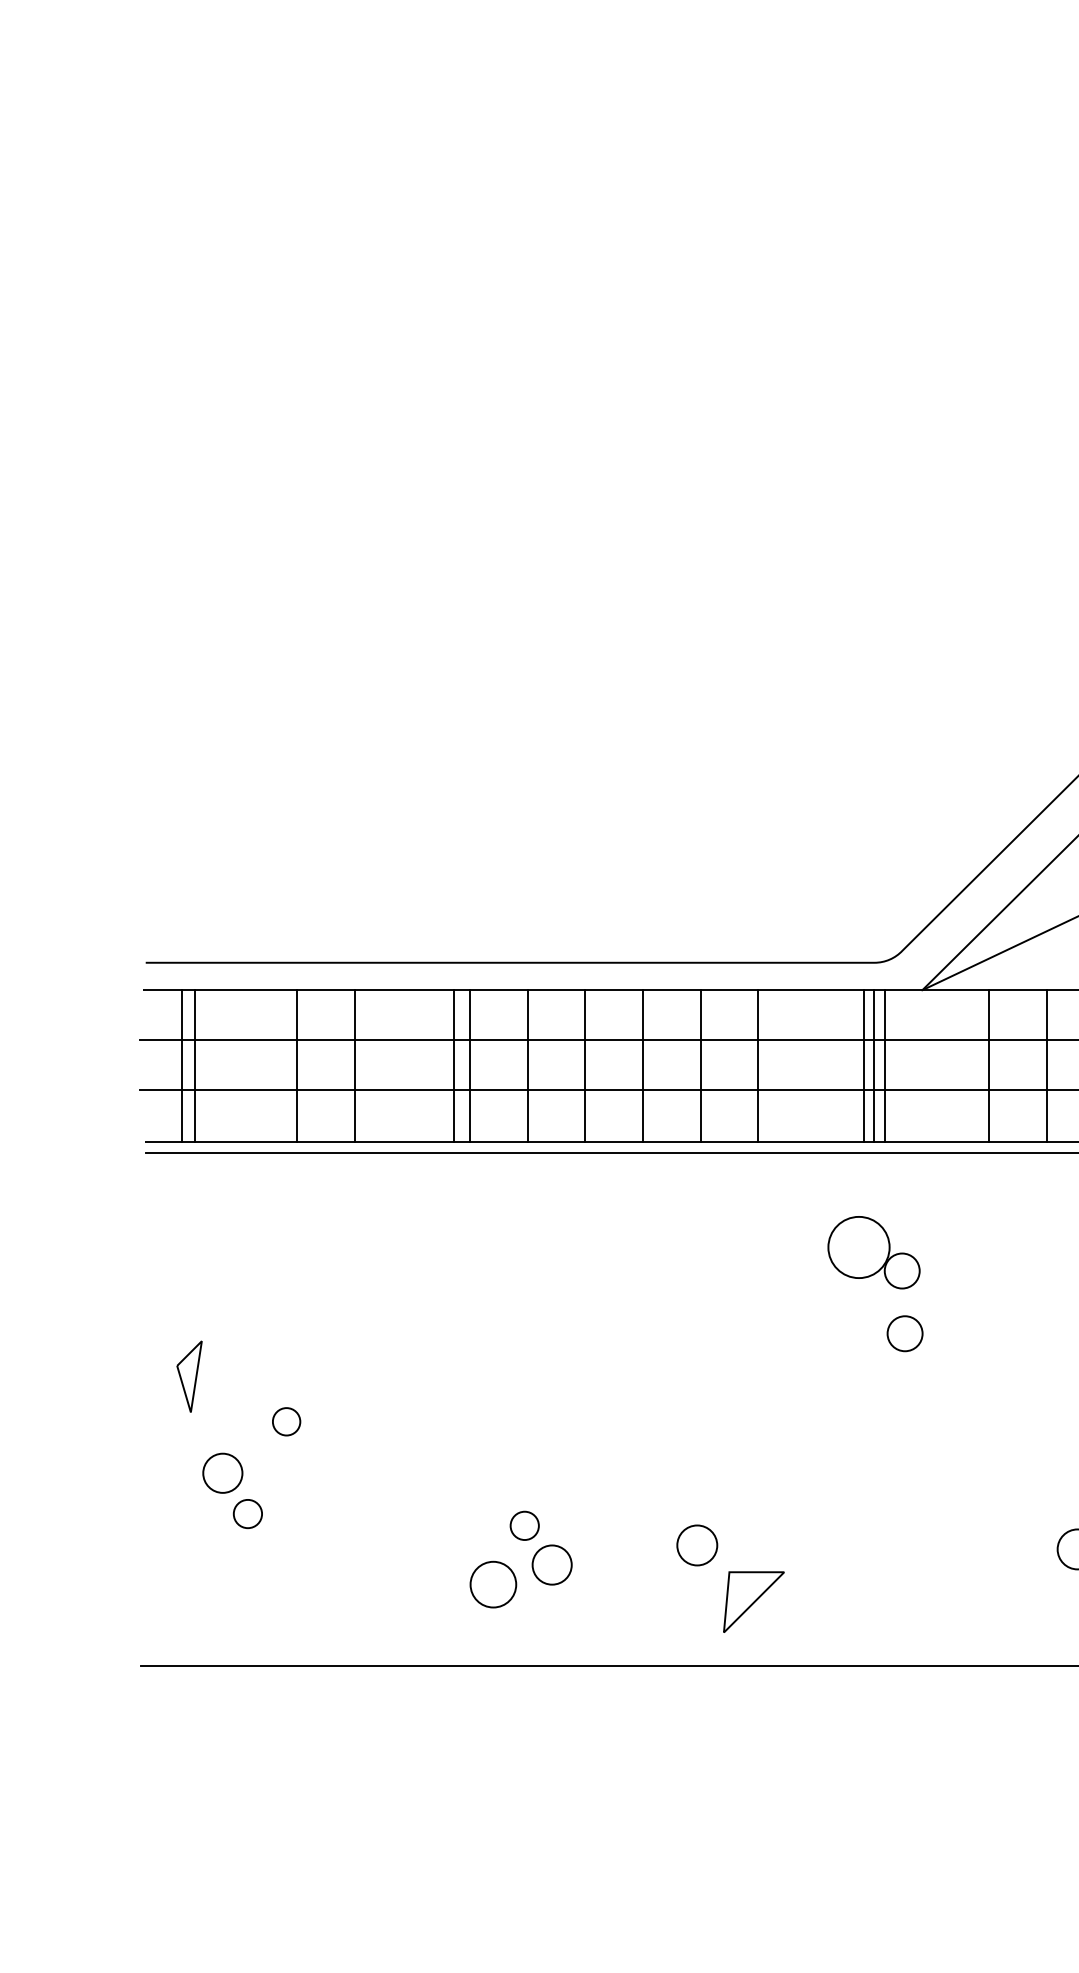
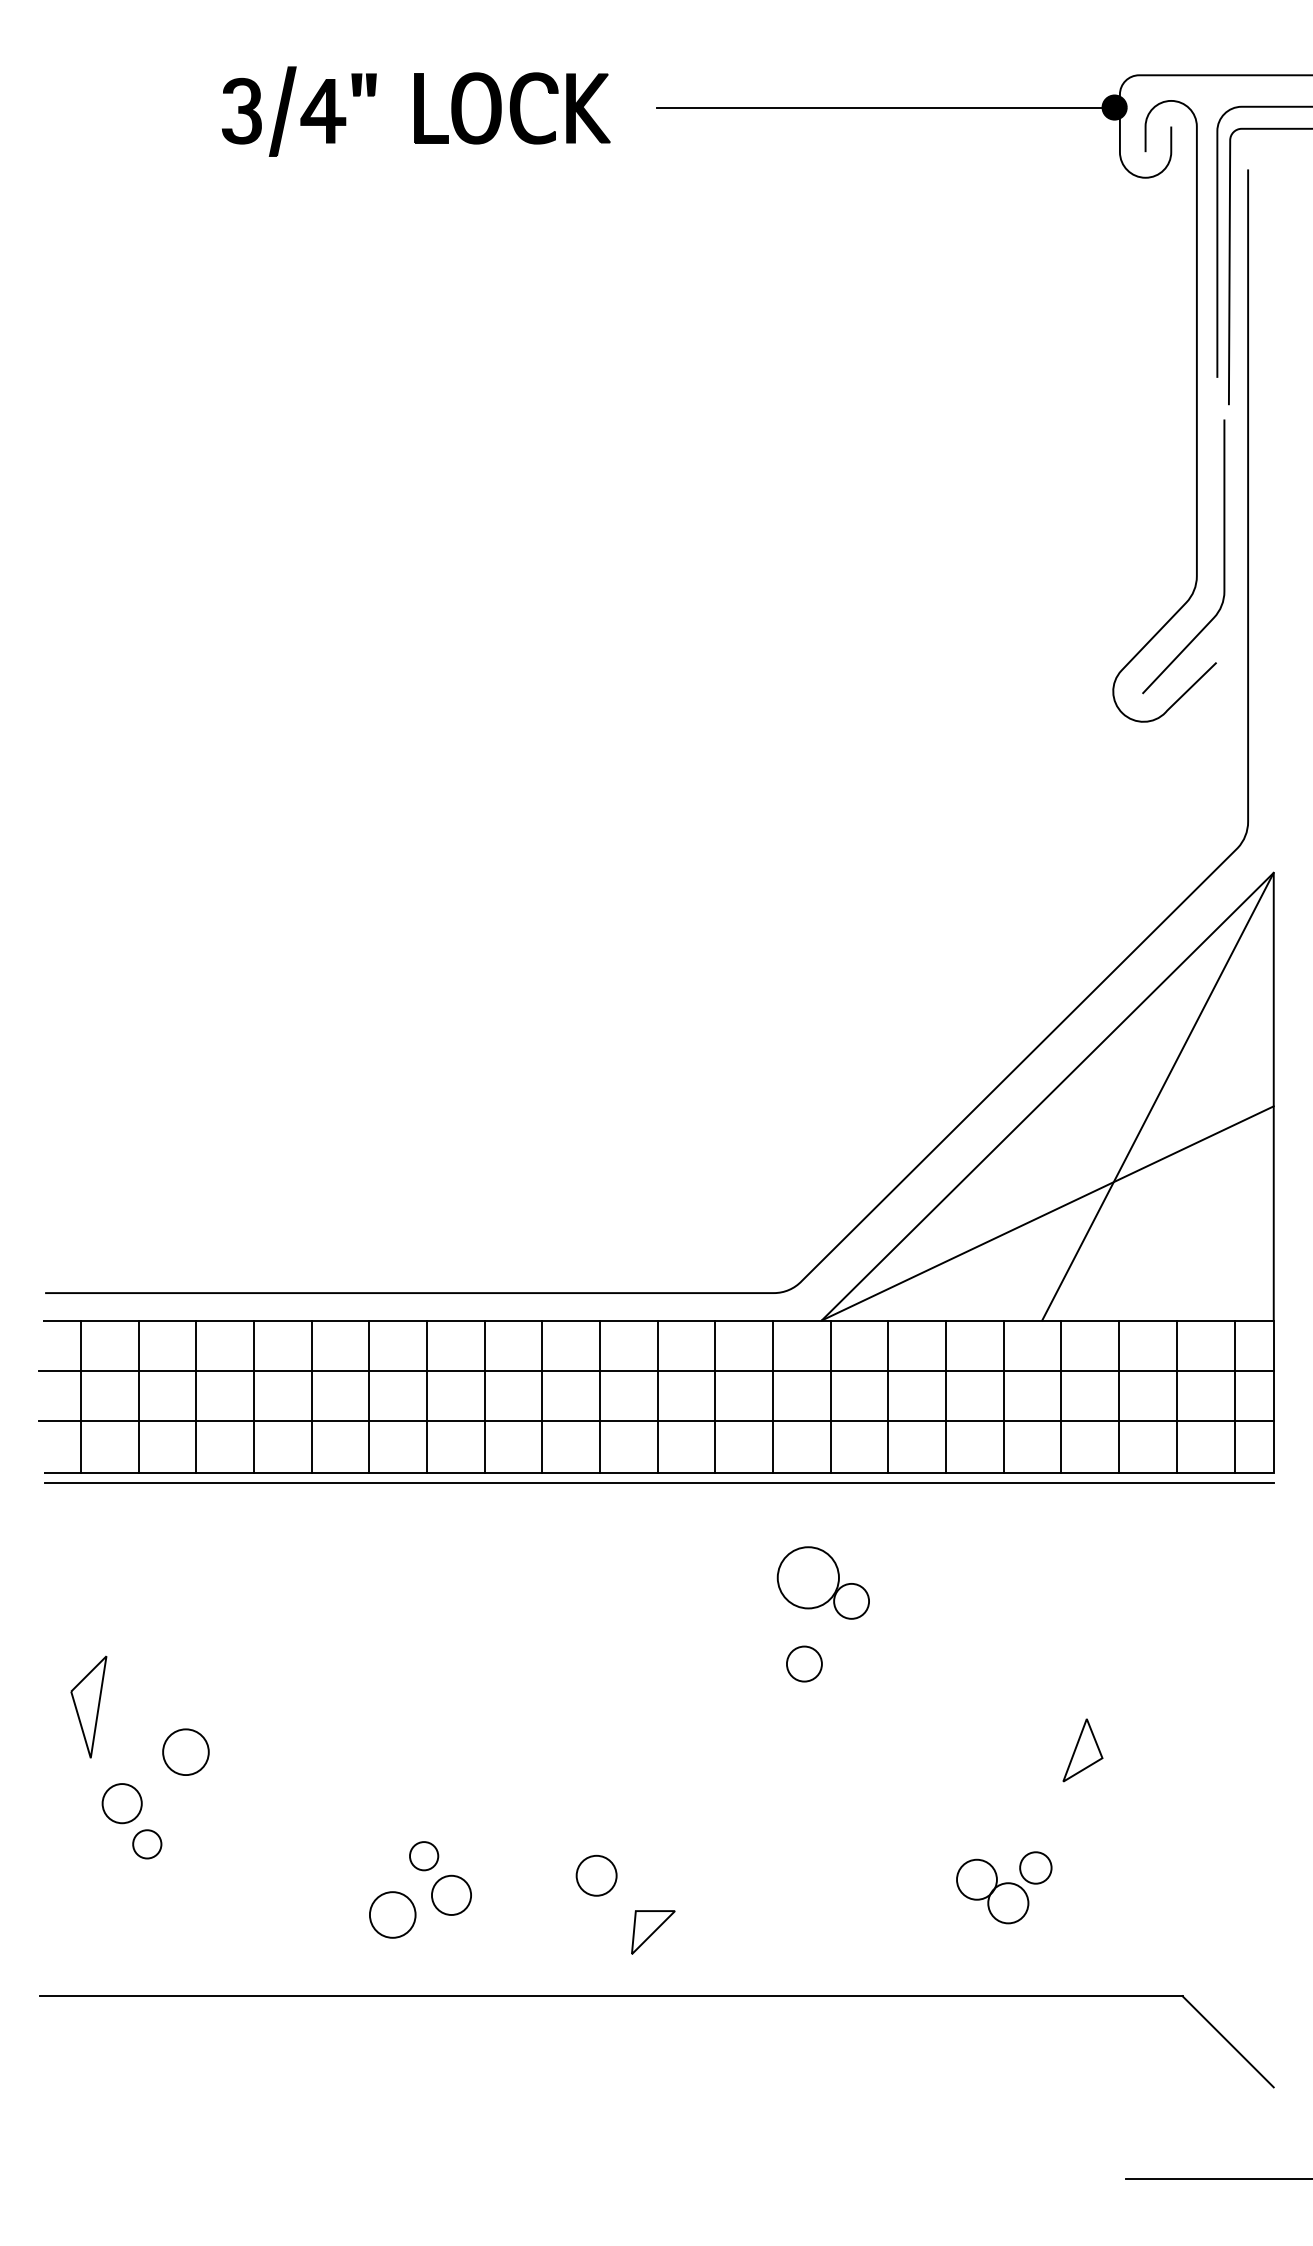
line: (195, 1066) -> (138, 1396), moved
line: (454, 1066) -> (311, 1396), moved
line: (864, 1066) -> (715, 1396), moved
line: (885, 1066) -> (830, 1396), moved
part: (873, 1252) -> (822, 1582), moved
part: (189, 1376) -> (88, 1706), size x1.43
part: (286, 1421) -> (185, 1751), size x1.67
part: (754, 1602) -> (653, 1932), size x0.71

